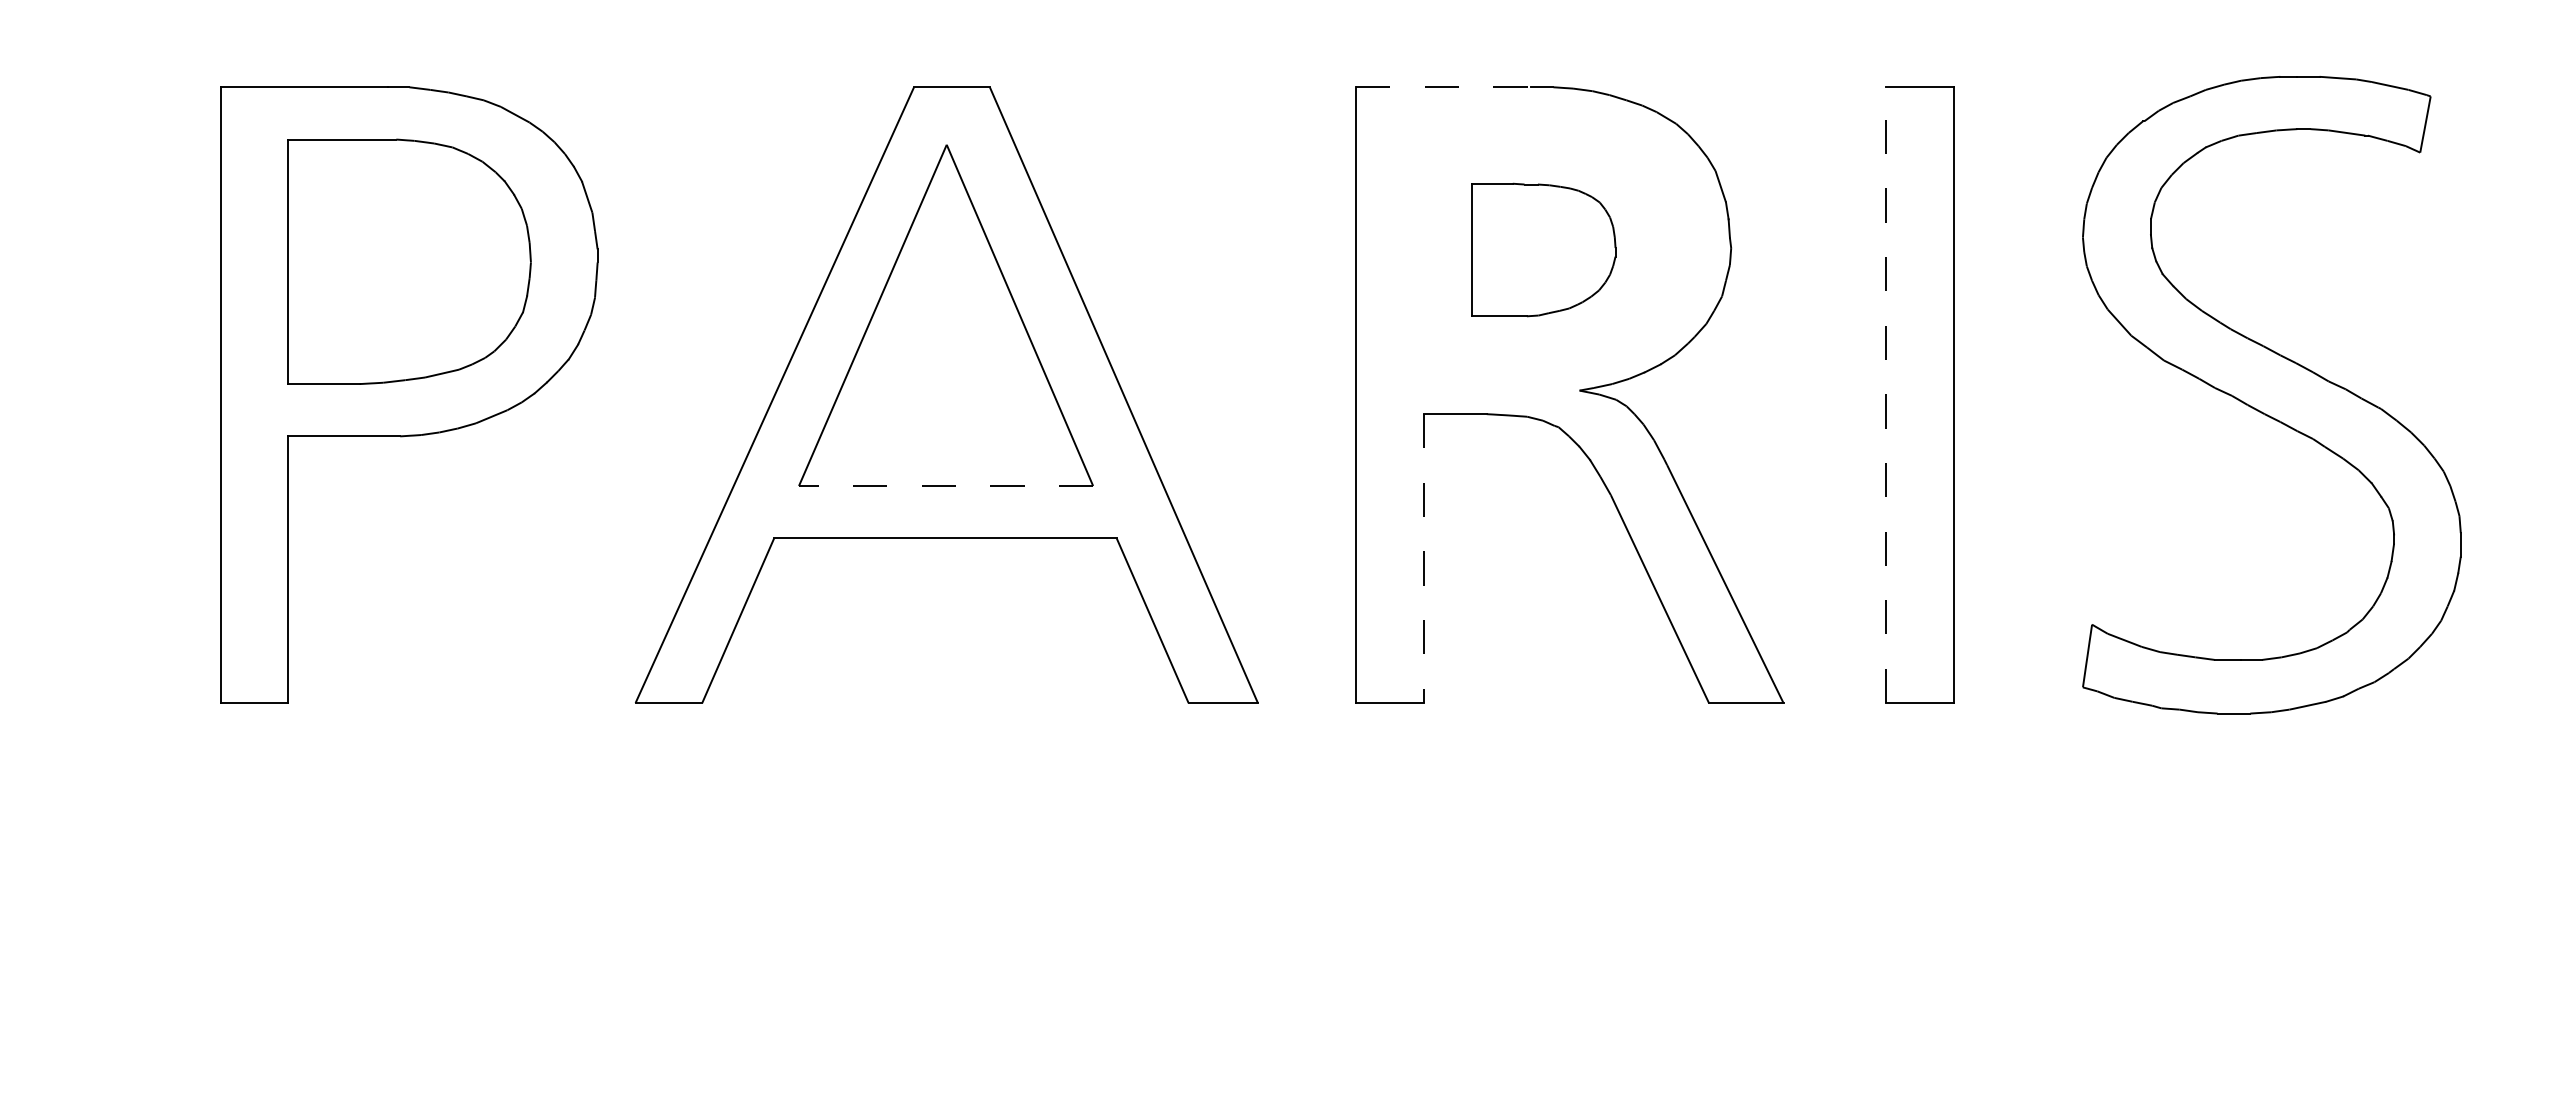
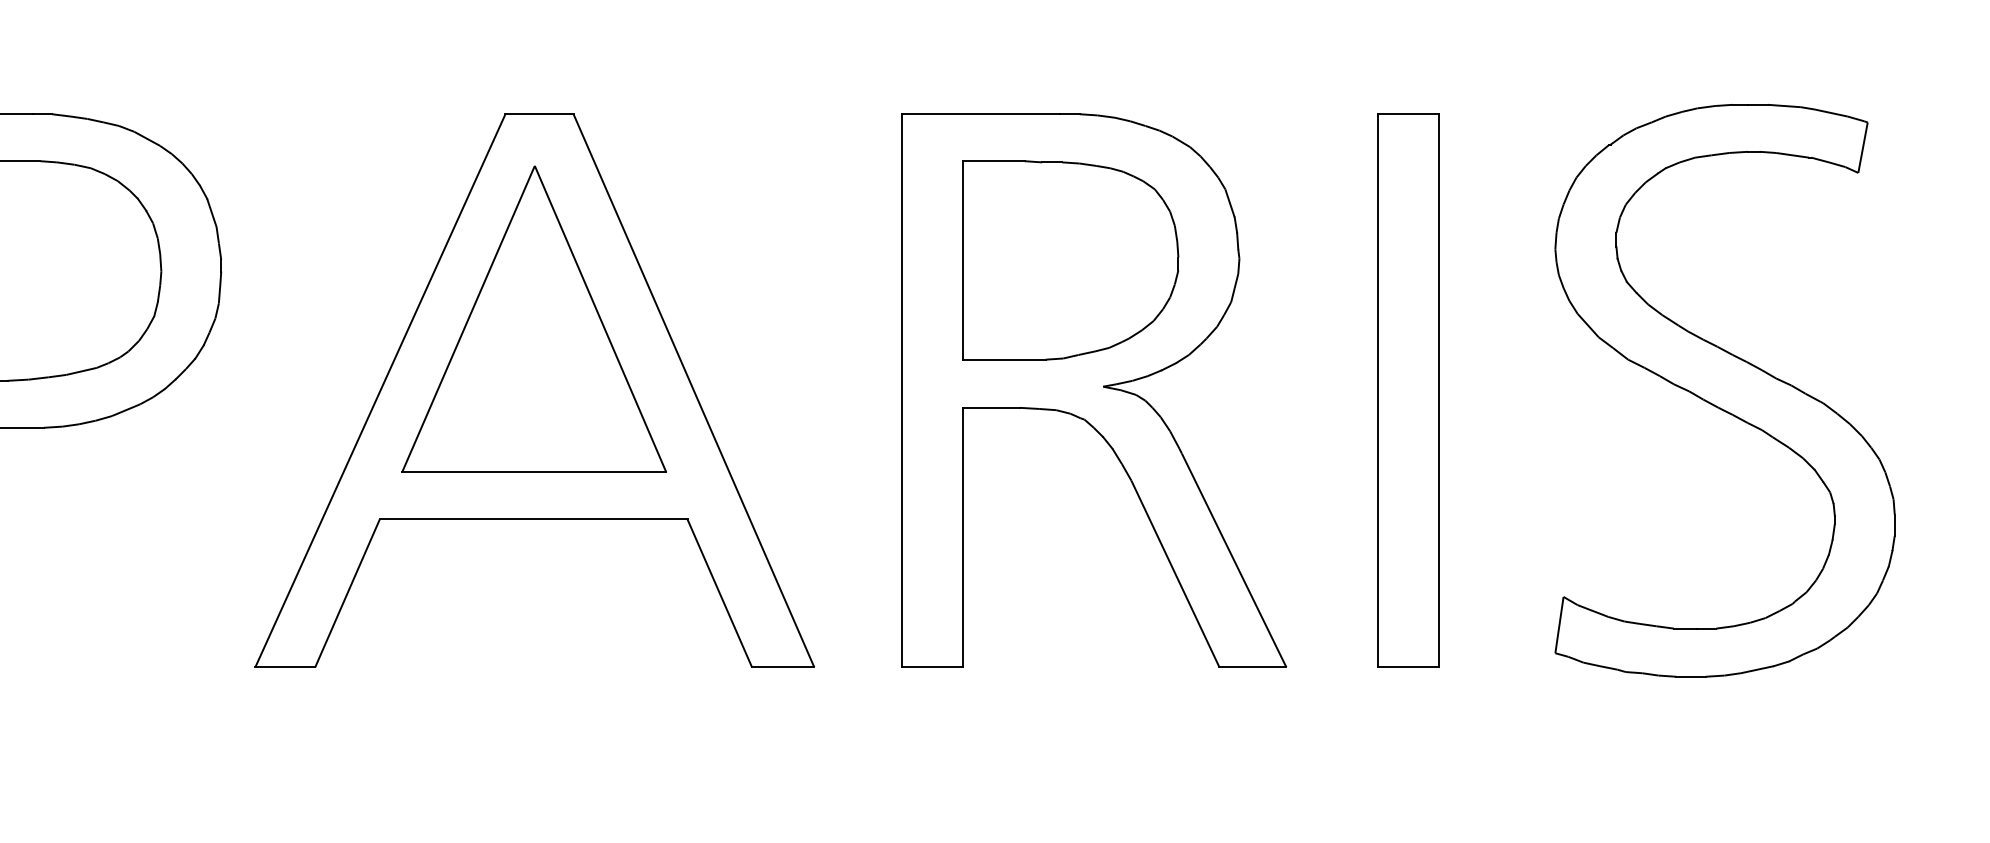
line: (1443, 87) -> (981, 114), dashed -> solid
part: (1543, 249) -> (1070, 259), size x1.67
line: (1885, 395) -> (1378, 391), dashed -> solid
line: (945, 486) -> (533, 472), dashed -> solid
line: (1423, 559) -> (963, 538), dashed -> solid

